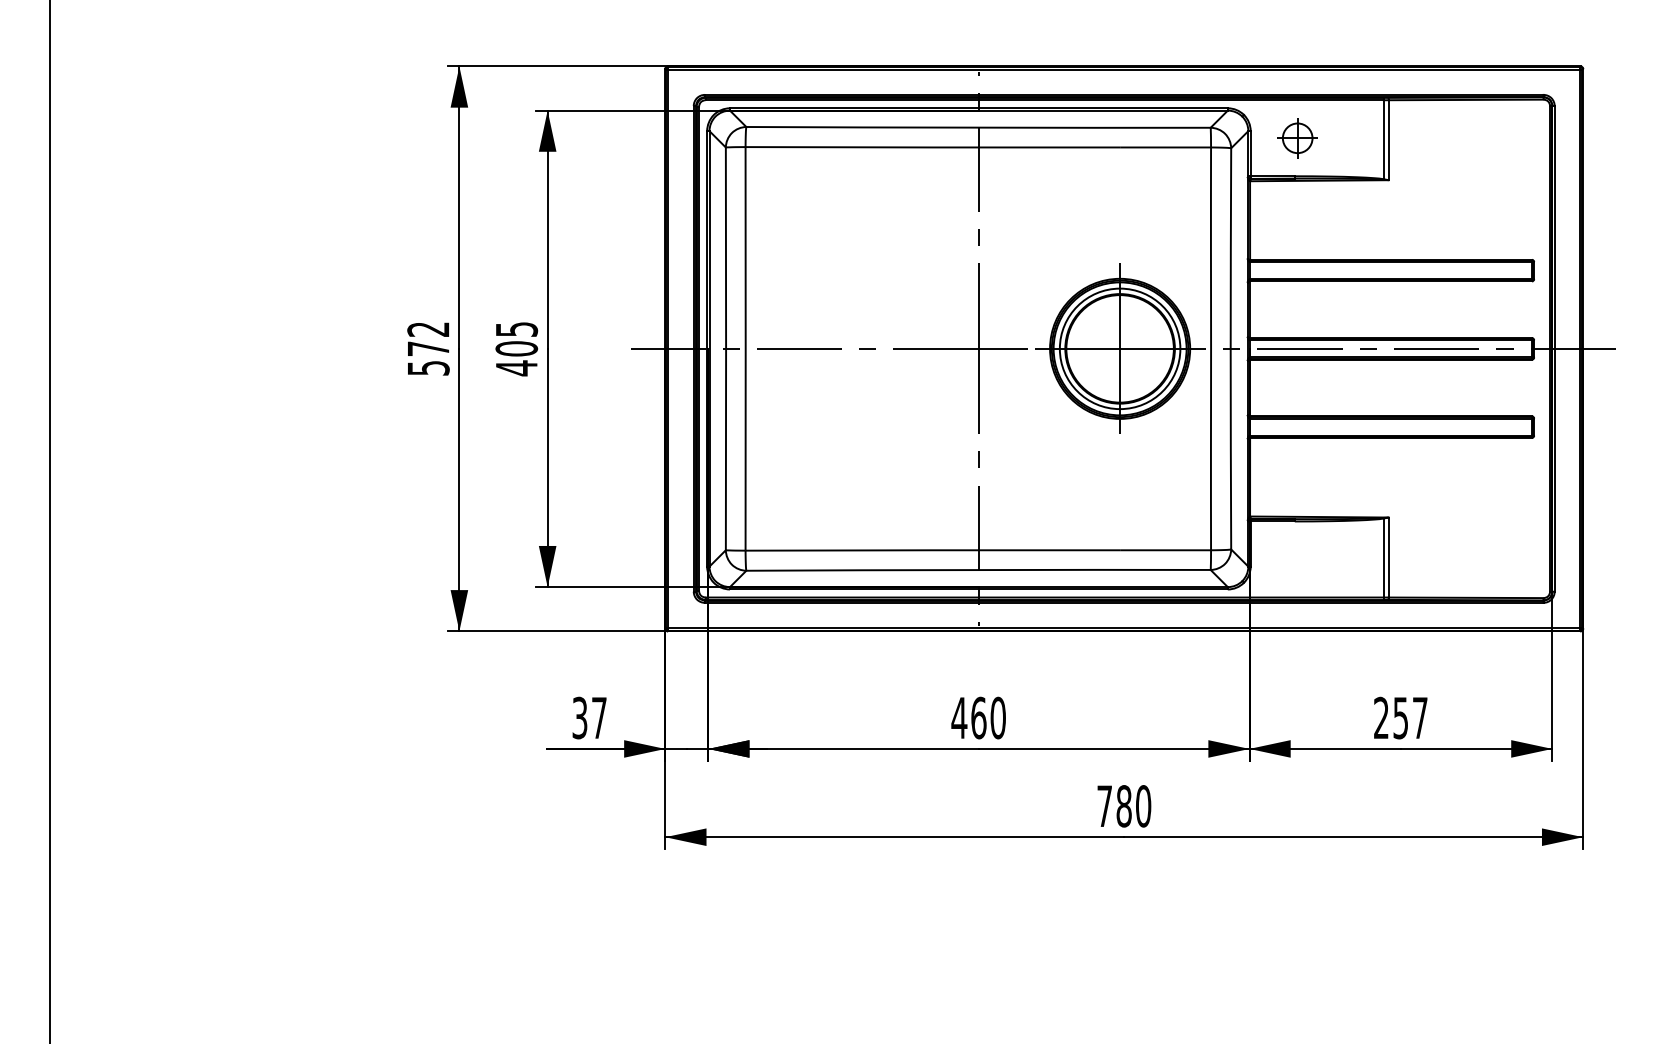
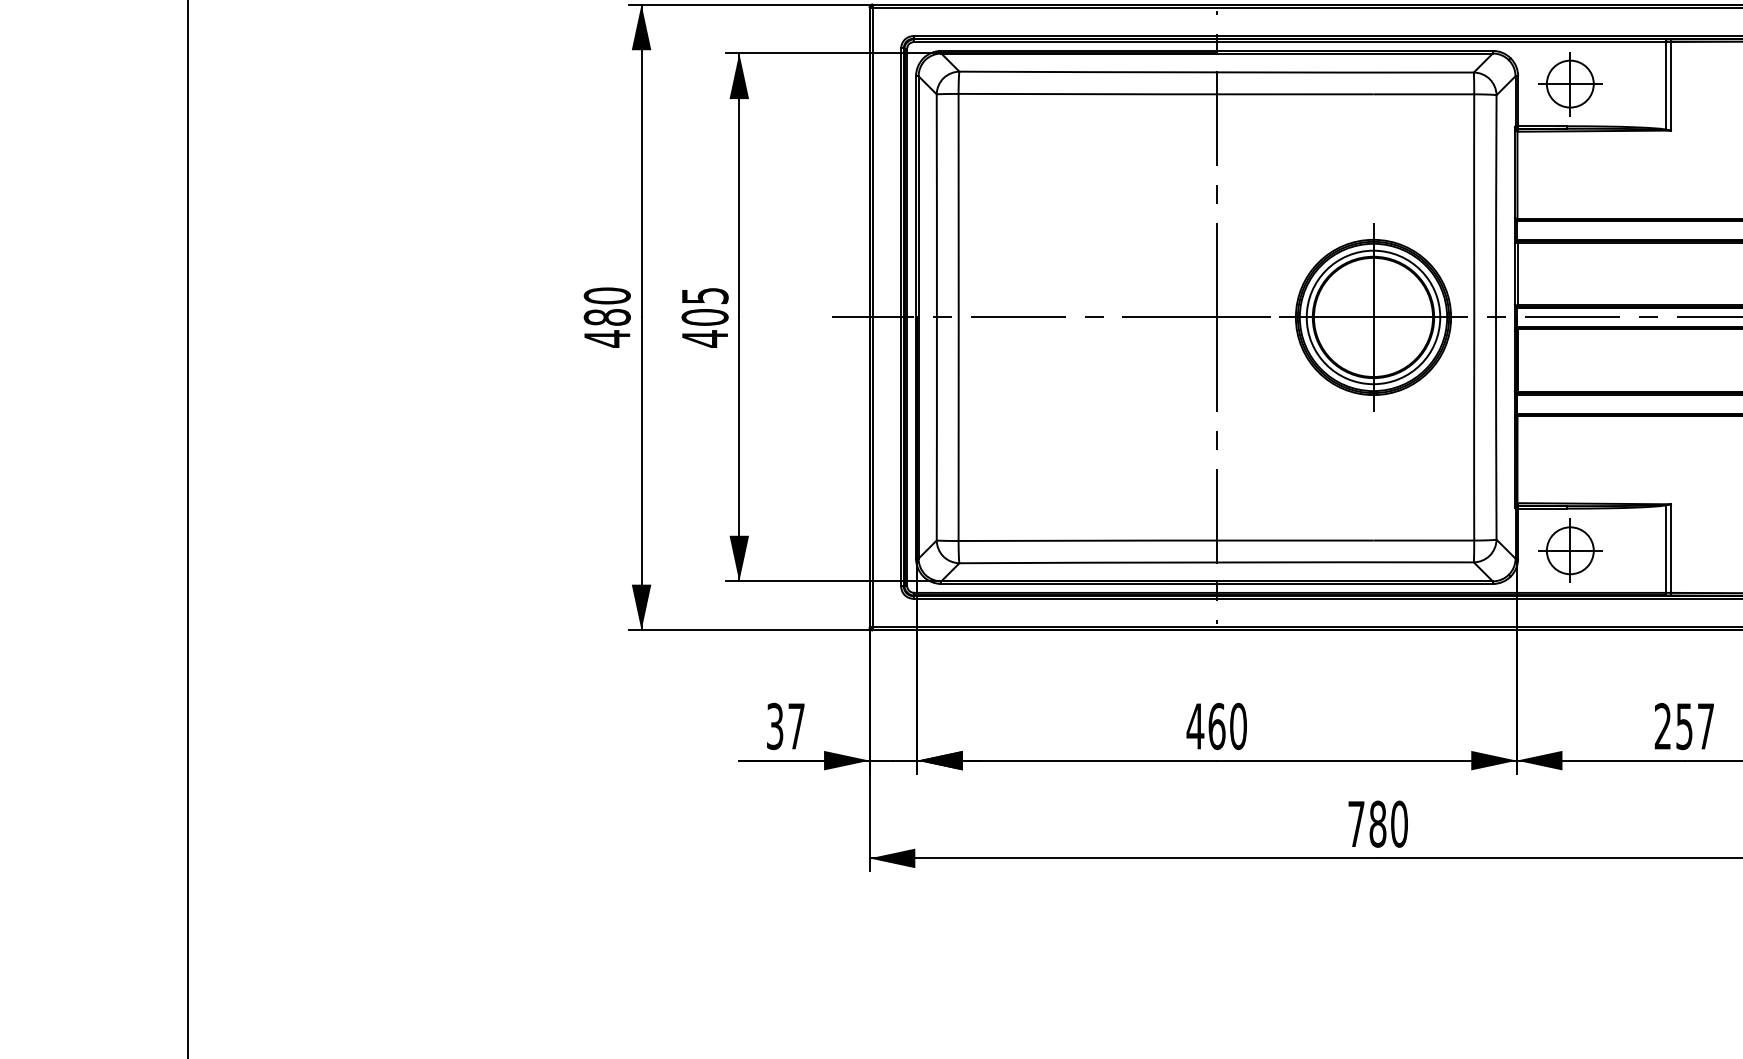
part: (1297, 138) -> (1570, 84), size x1.43
text: (428, 348) -> (607, 317), 572 -> 480
part: (1297, 559) -> (1570, 550), added

